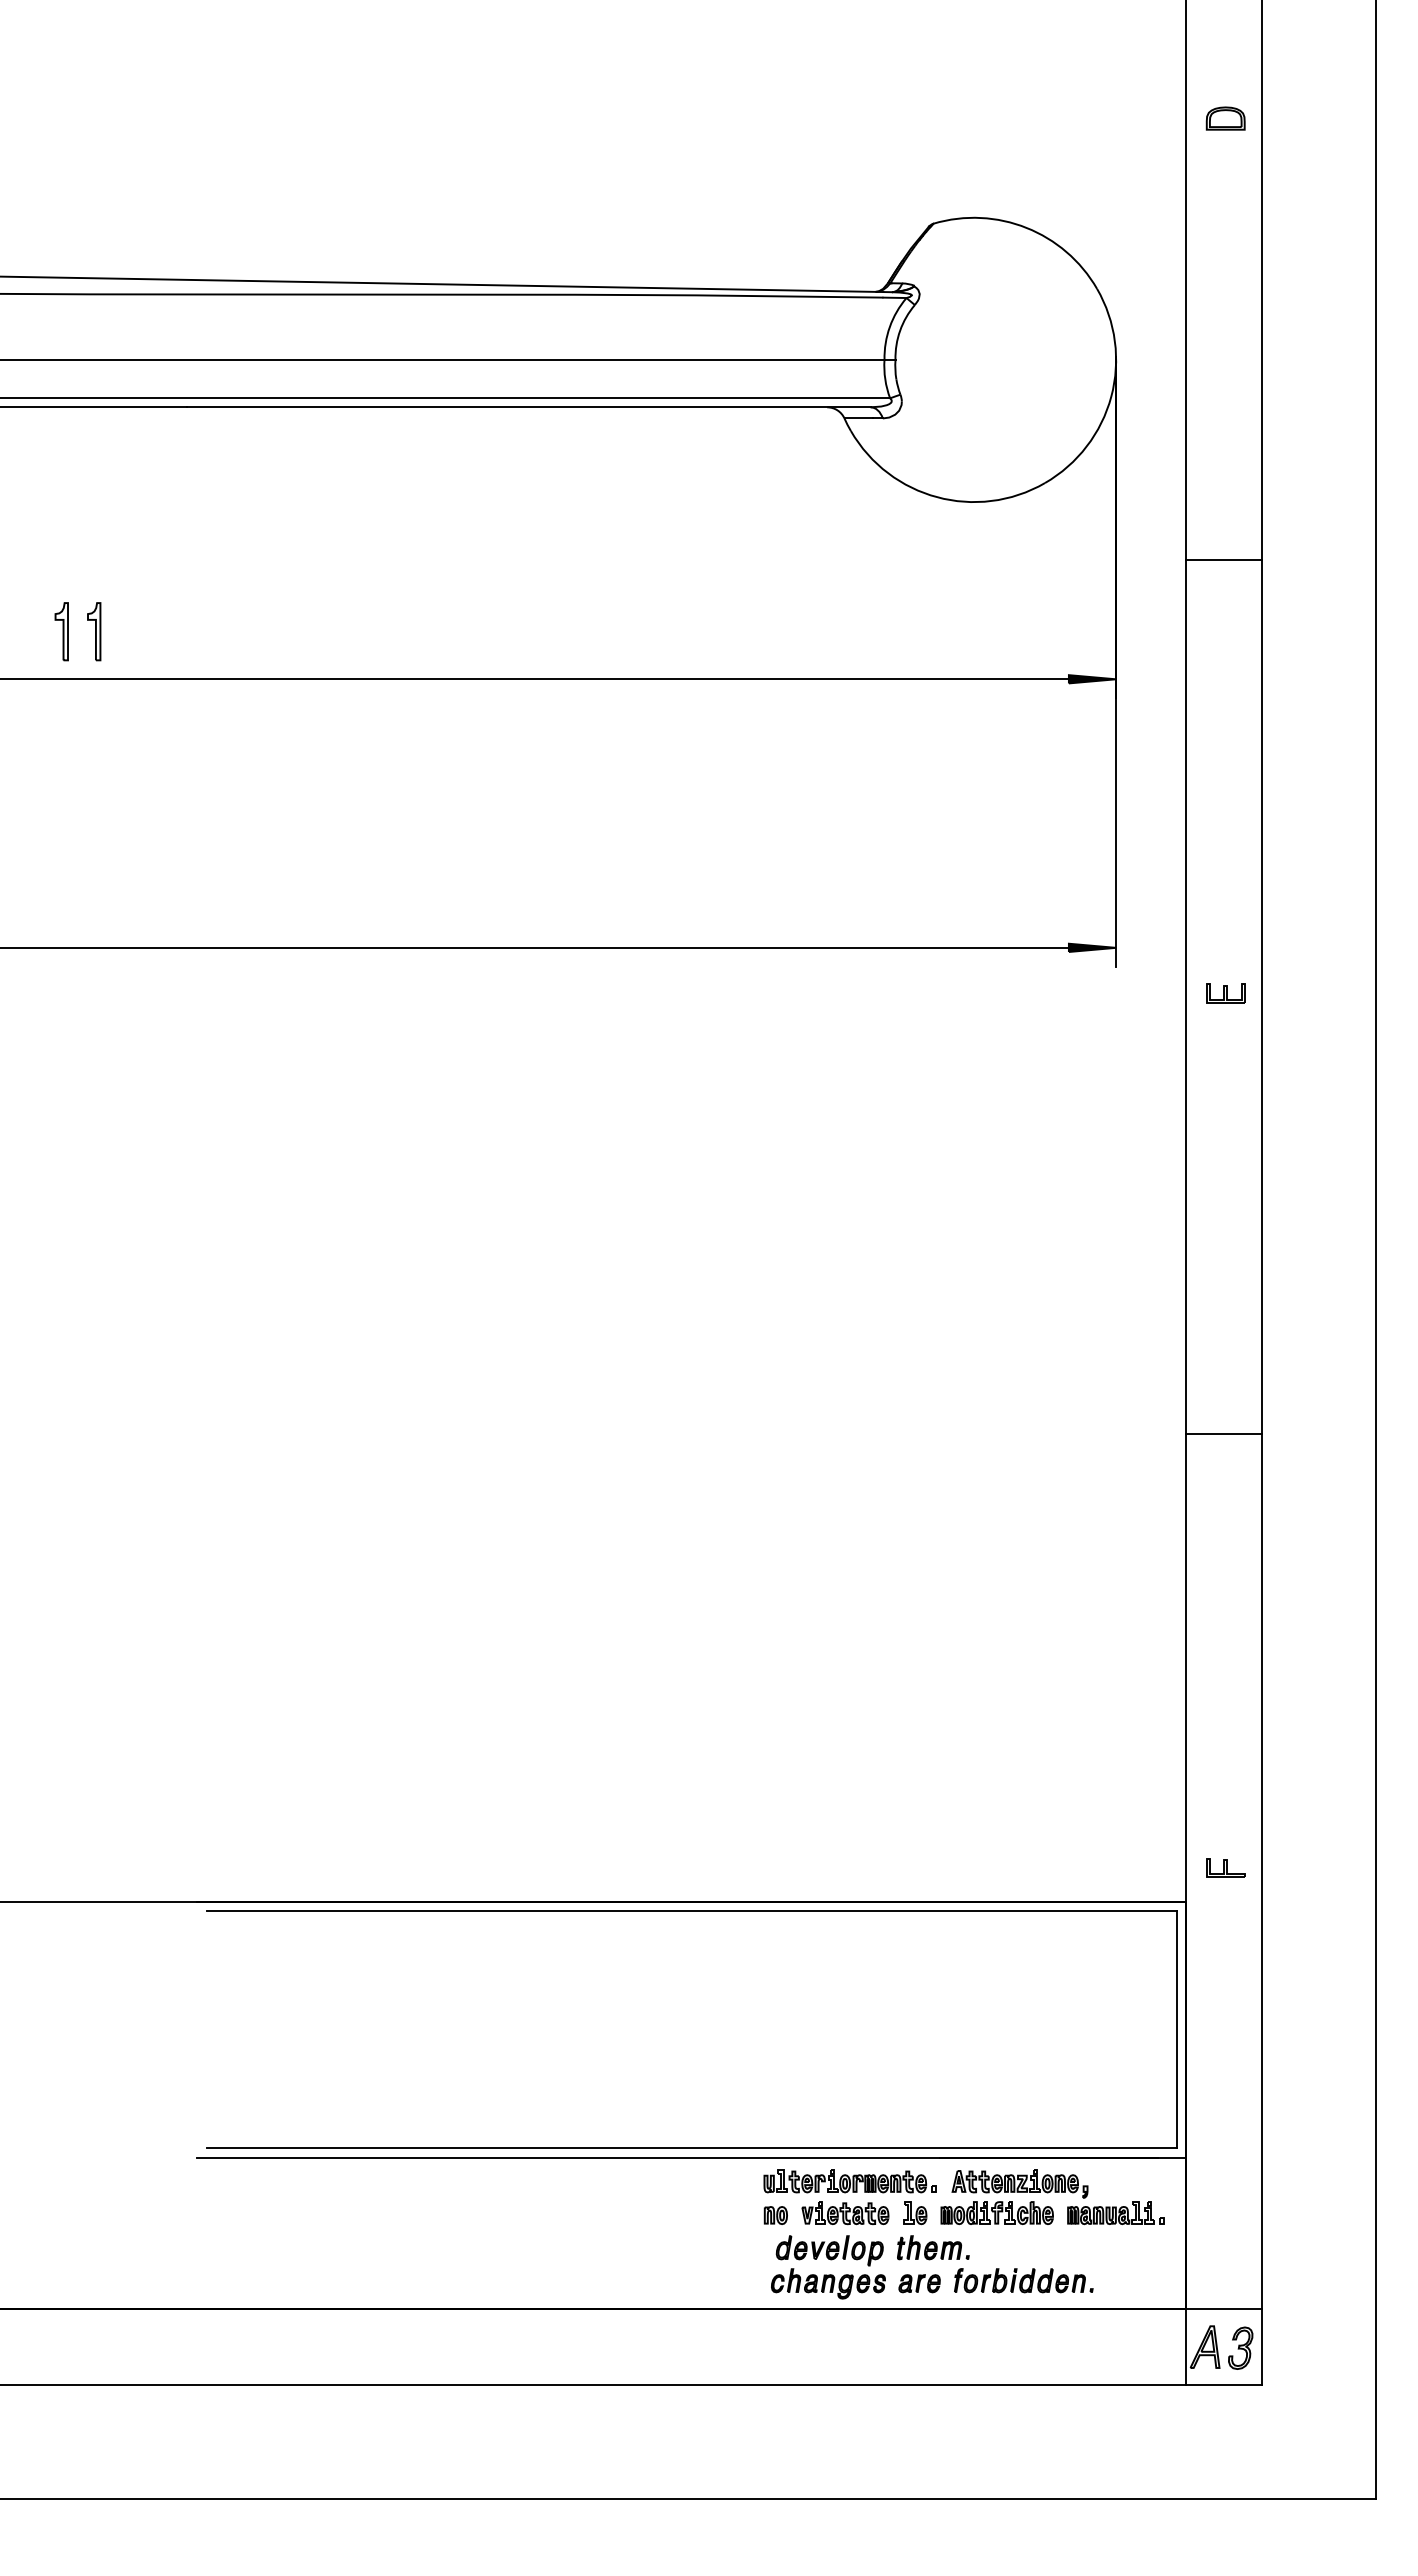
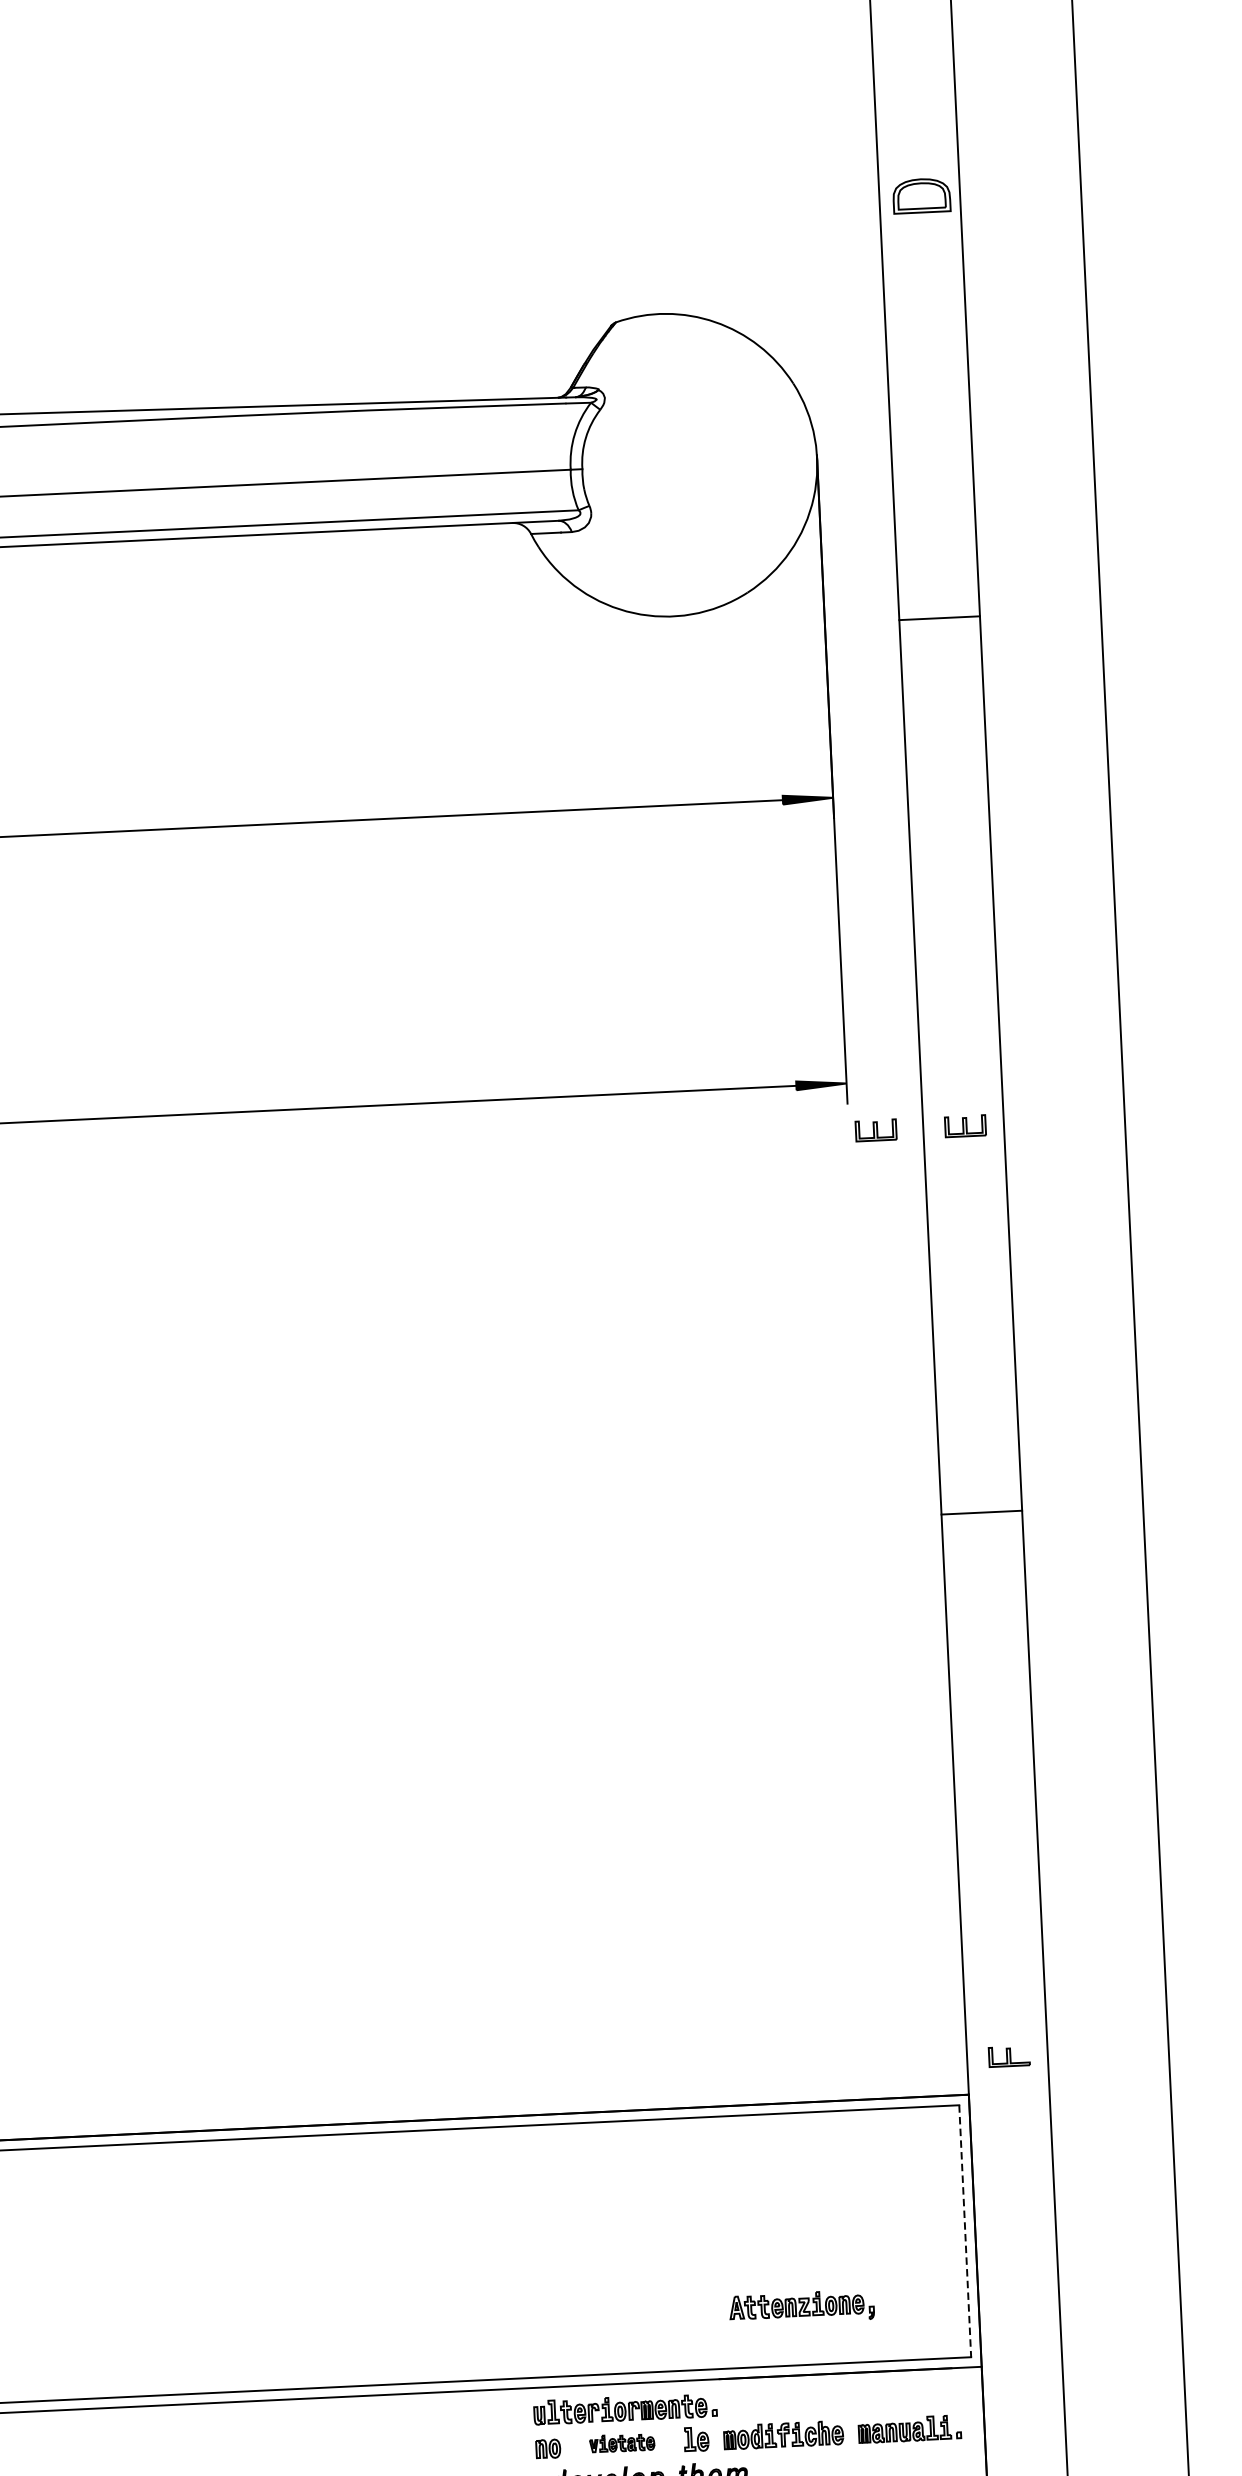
part: (1225, 118) -> (921, 195), size x1.4
line: (1223, 559) -> (939, 618), moved
part: (1141, 993) -> (875, 1130), added
line: (1223, 1434) -> (981, 1512), moved
line: (1176, 2030) -> (965, 2232), solid -> dashed
part: (1019, 2183) -> (801, 2306), moved
part: (845, 2213) -> (622, 2443), size x0.7

